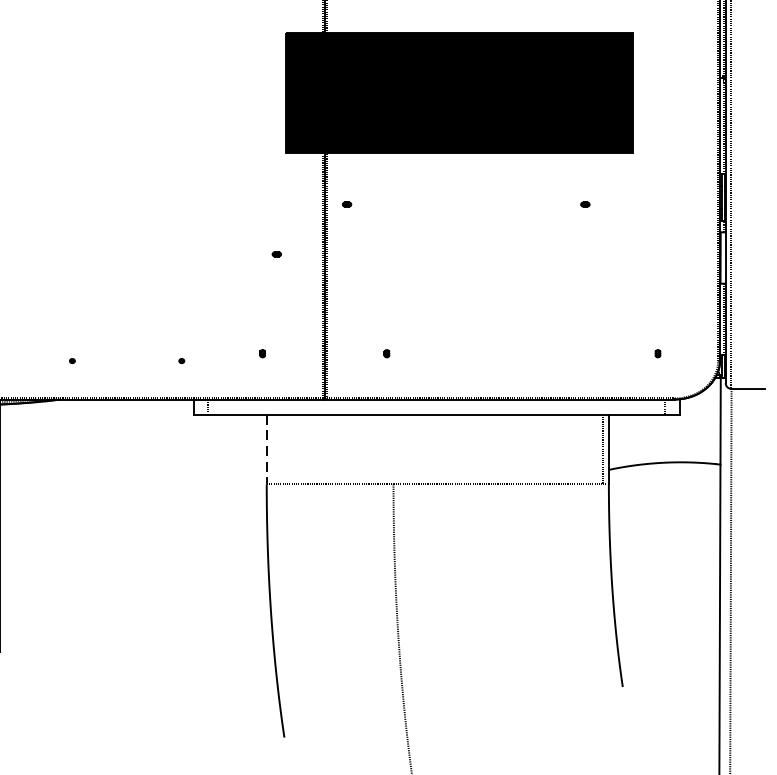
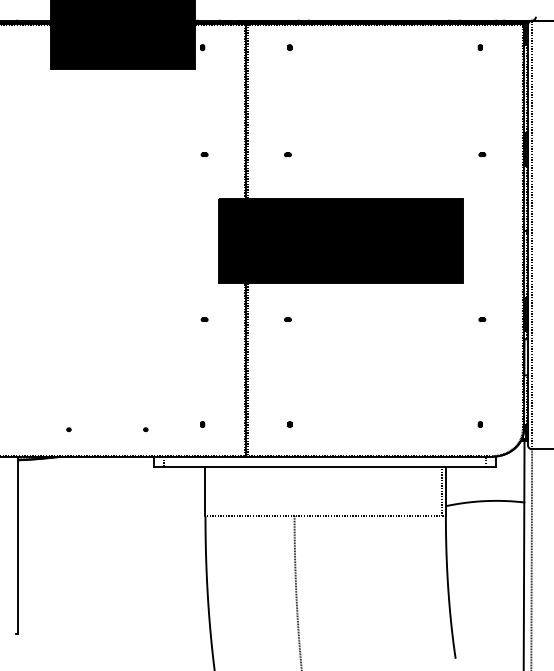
part: (346, 204) -> (287, 319), moved
part: (585, 204) -> (482, 319), moved
part: (276, 254) -> (204, 319), moved
line: (266, 450) -> (205, 492), dashed -> solid

